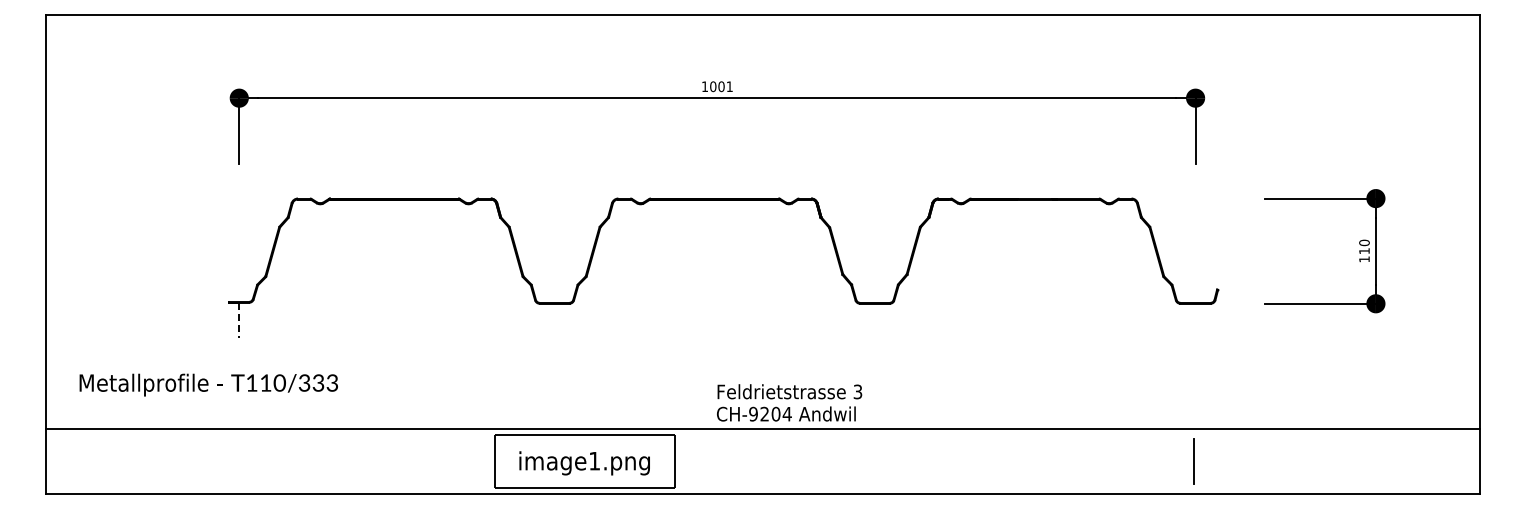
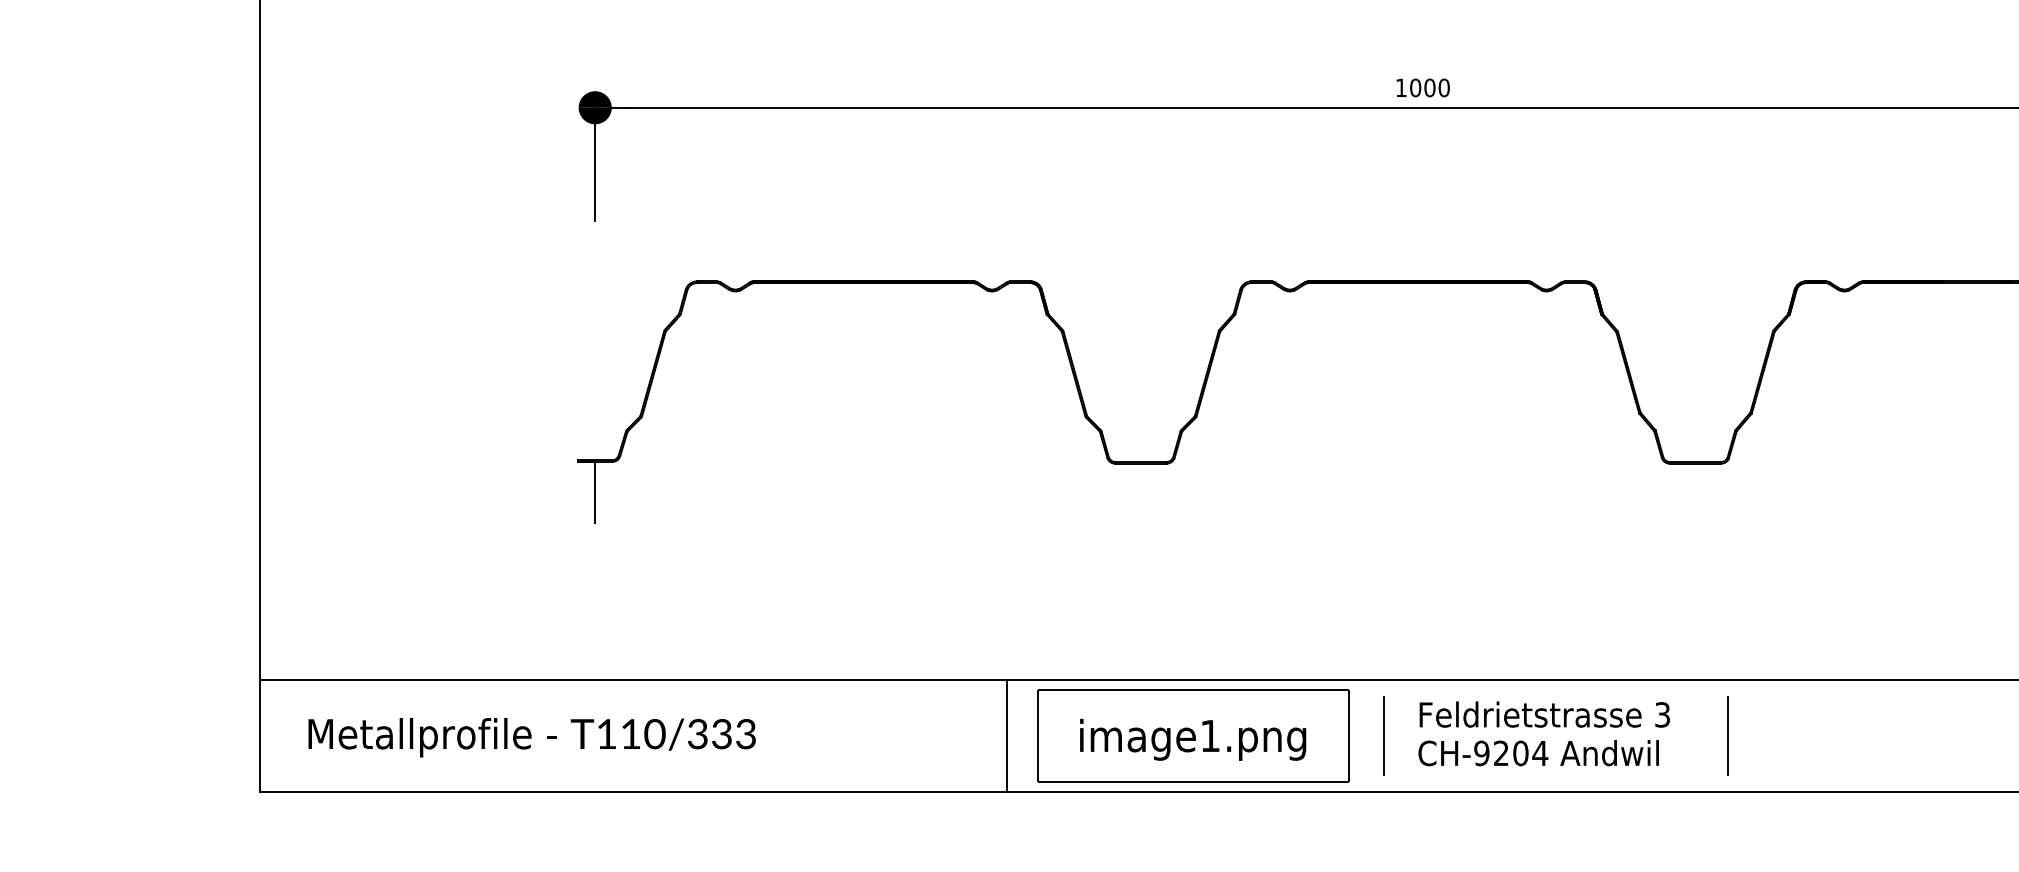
text: (729, 86) -> (1443, 87), 1001 -> 1000
line: (239, 320) -> (595, 492), dashed -> solid
text: (208, 384) -> (531, 736), moved
text: (789, 402) -> (1544, 733), moved
line: (477, 460) -> (1007, 734), added
line: (695, 460) -> (1384, 734), added
line: (893, 460) -> (1727, 734), added

